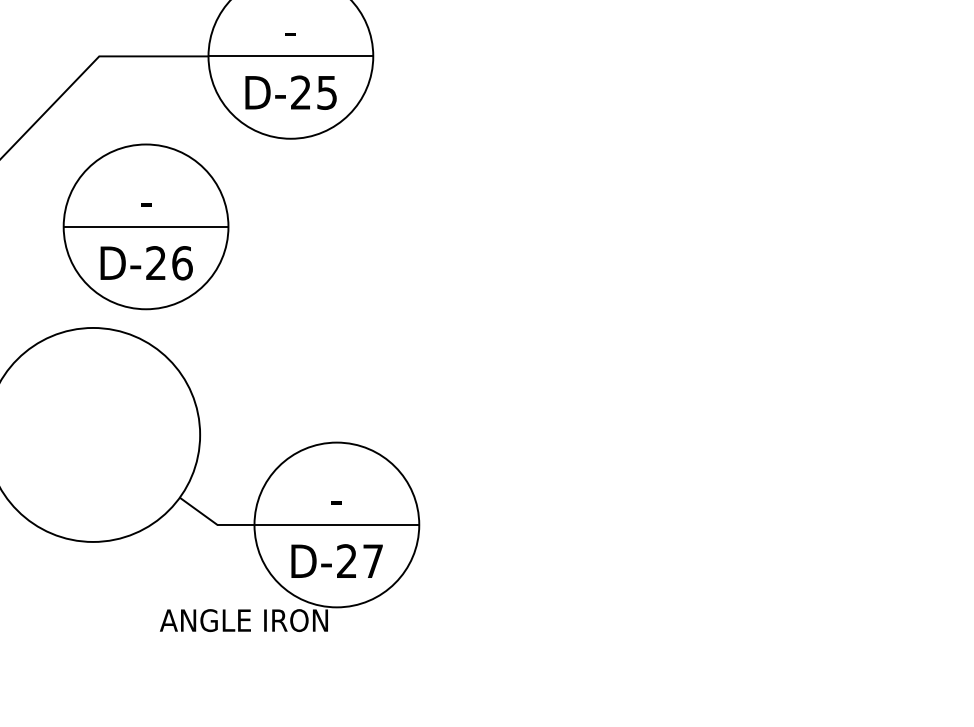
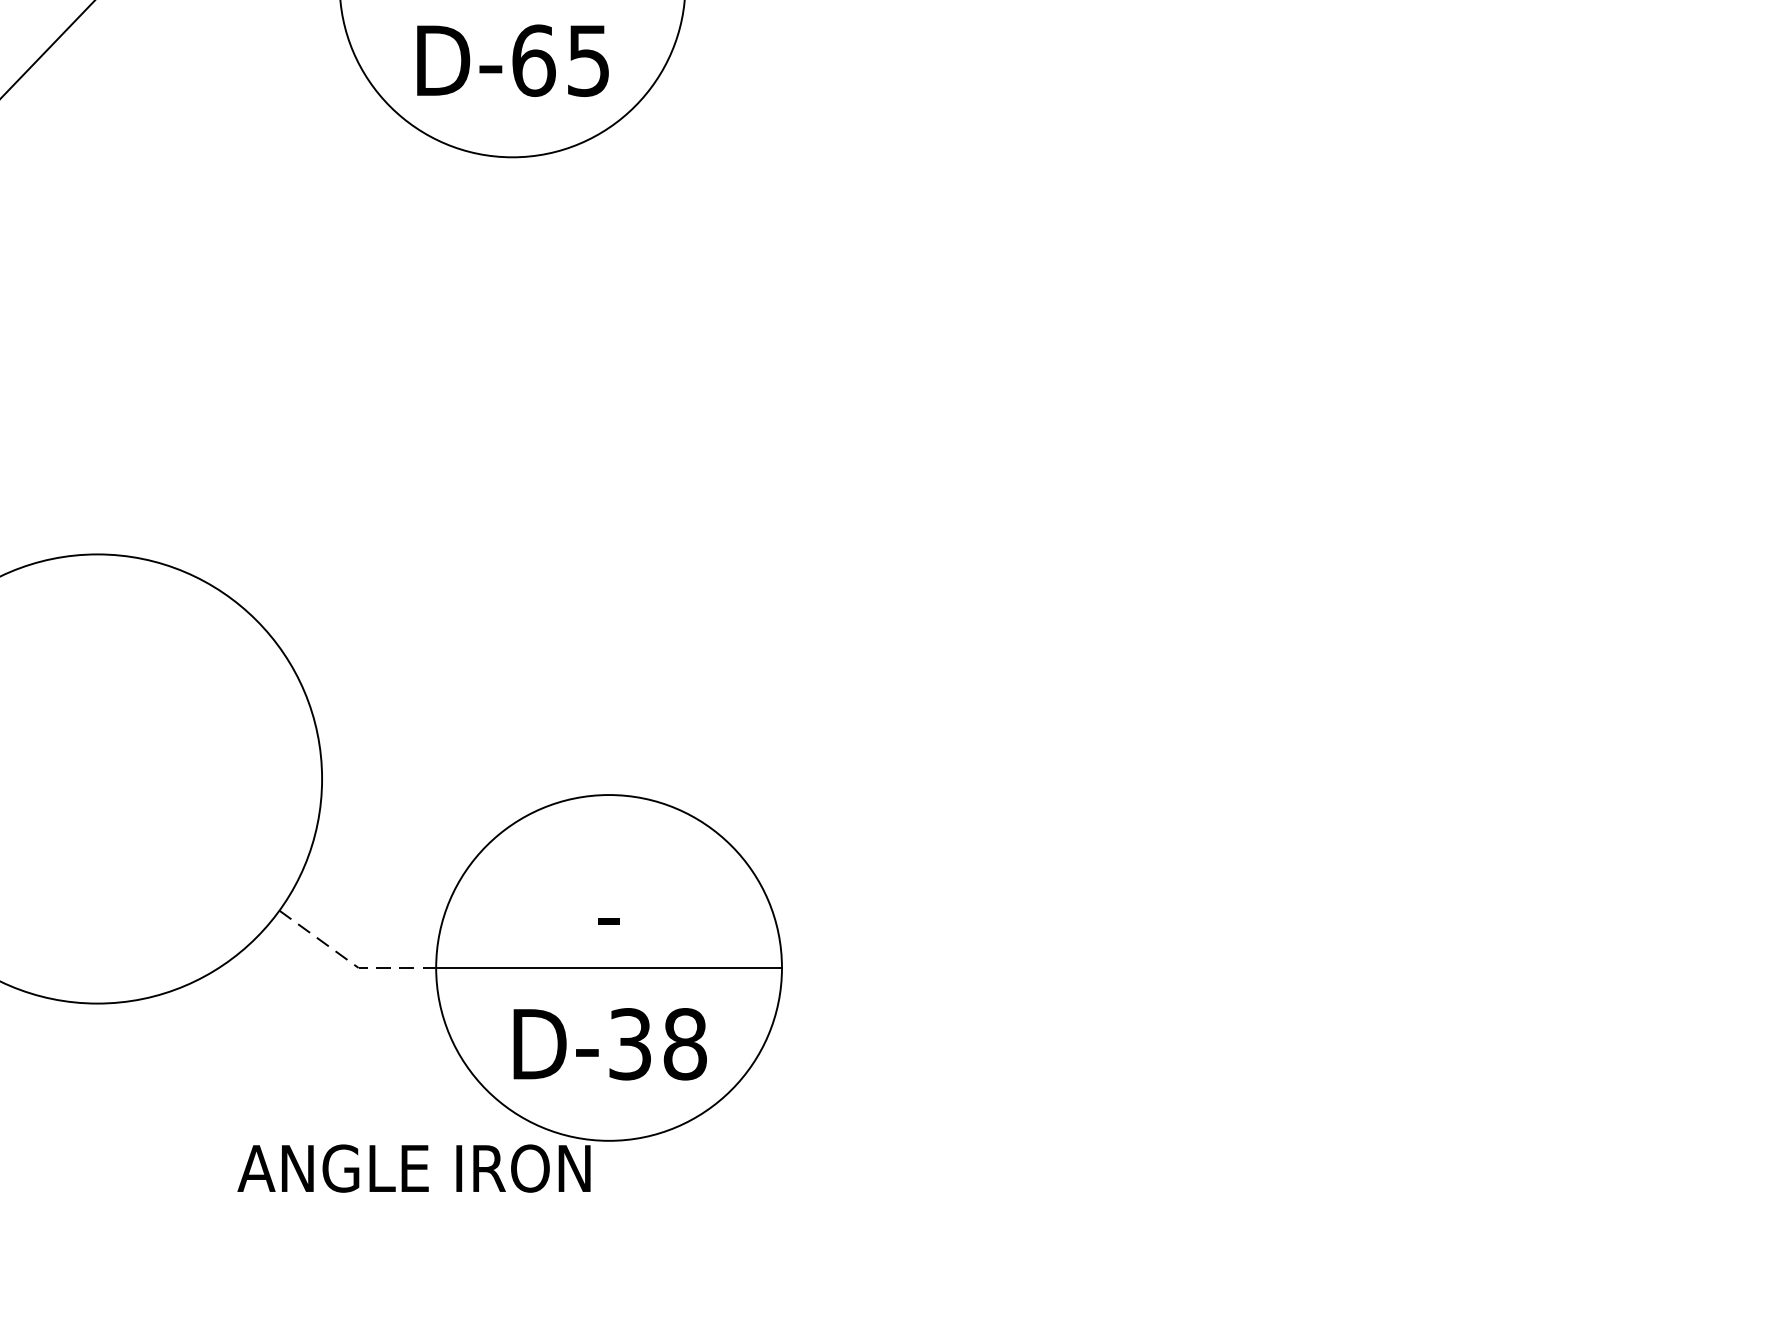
text: (300, 92) -> (532, 60), D-25 -> D-65
part: (145, 226) -> (207, 341), removed
line: (214, 522) -> (352, 962), solid -> dashed
text: (360, 561) -> (658, 1044), D-27 -> D-38

